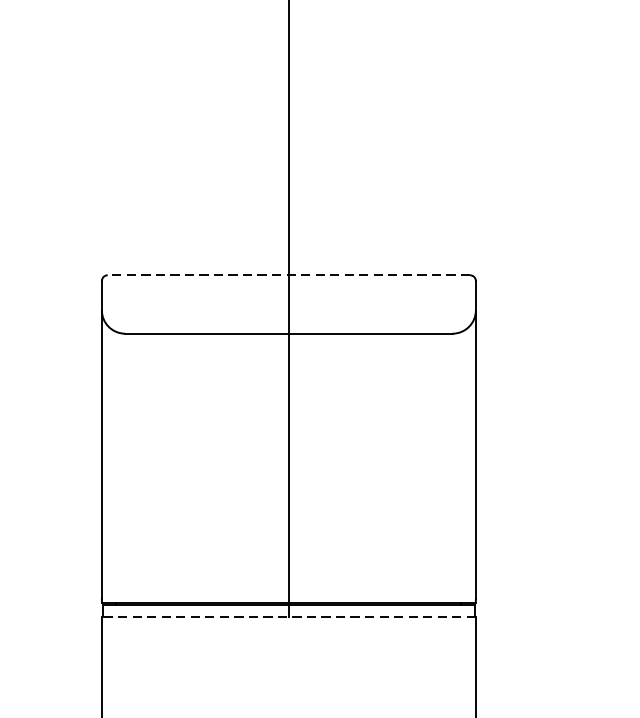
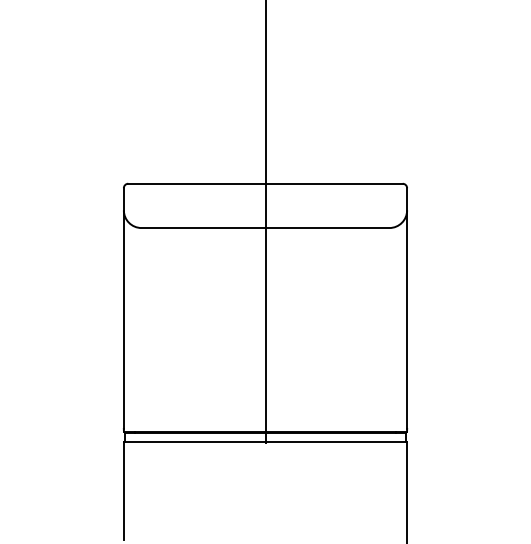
line: (287, 274) -> (264, 183), dashed -> solid
line: (288, 616) -> (265, 442), dashed -> solid

